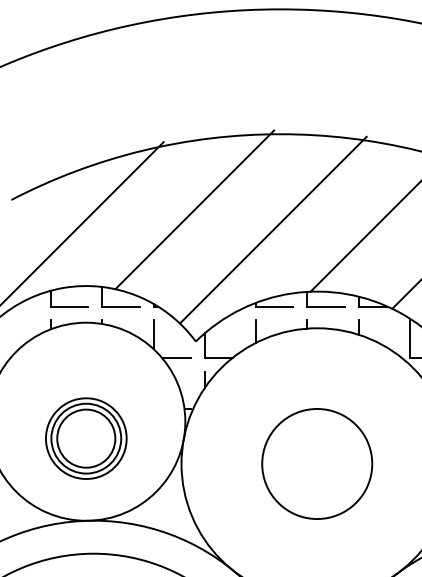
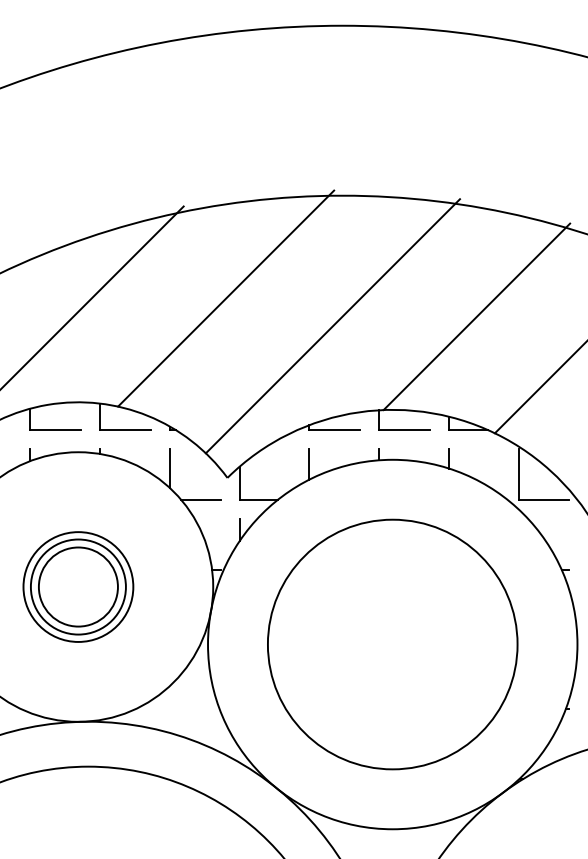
part: (86, 438) -> (78, 586), moved
circle: (317, 463) -> (392, 644), size x1.67

